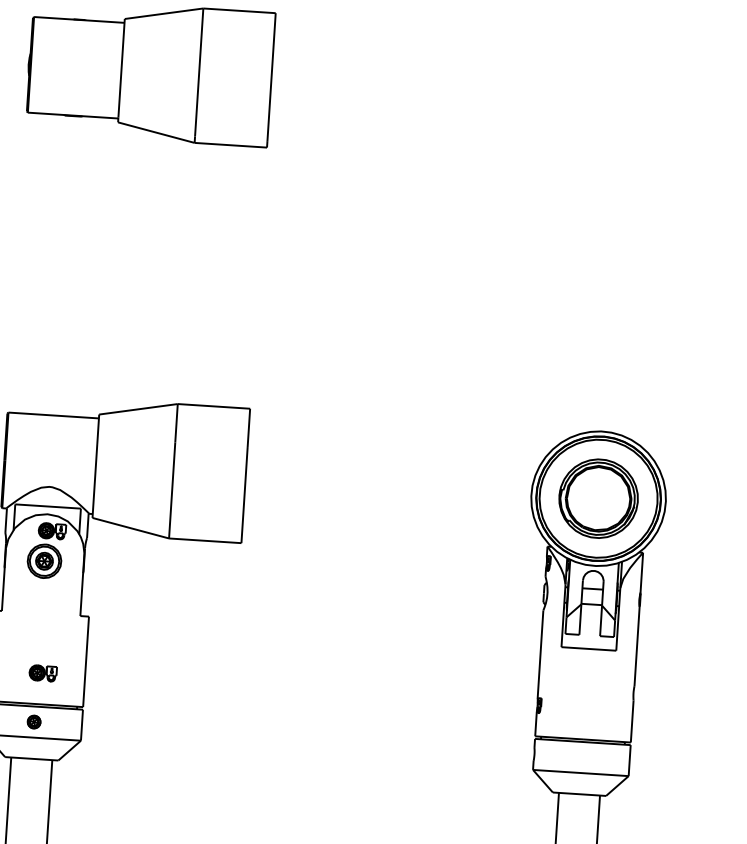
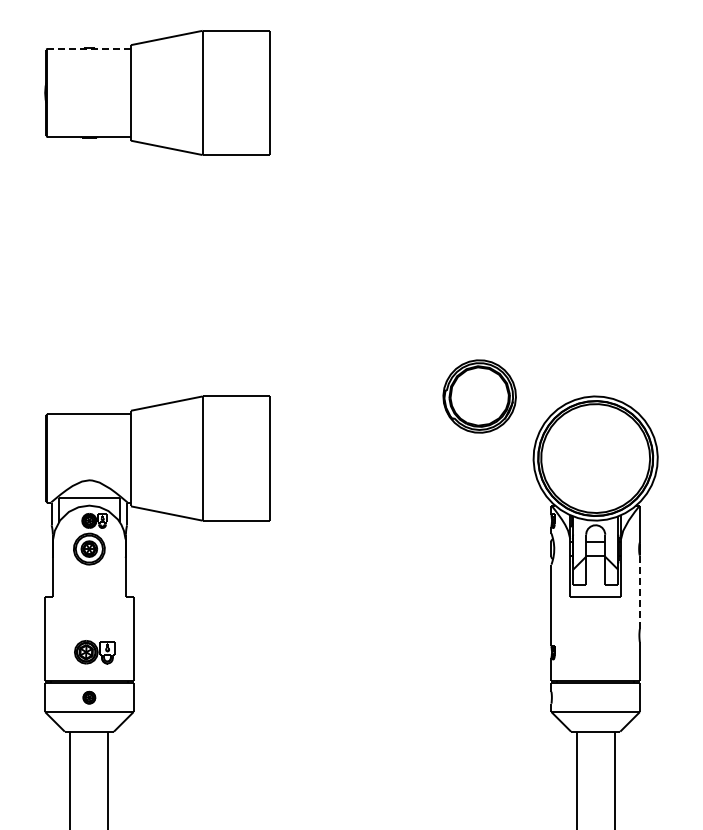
line: (79, 19) -> (89, 48), solid -> dashed
part: (598, 498) -> (479, 396), moved
line: (636, 646) -> (639, 592), solid -> dashed
part: (42, 673) -> (94, 652), size x1.6

